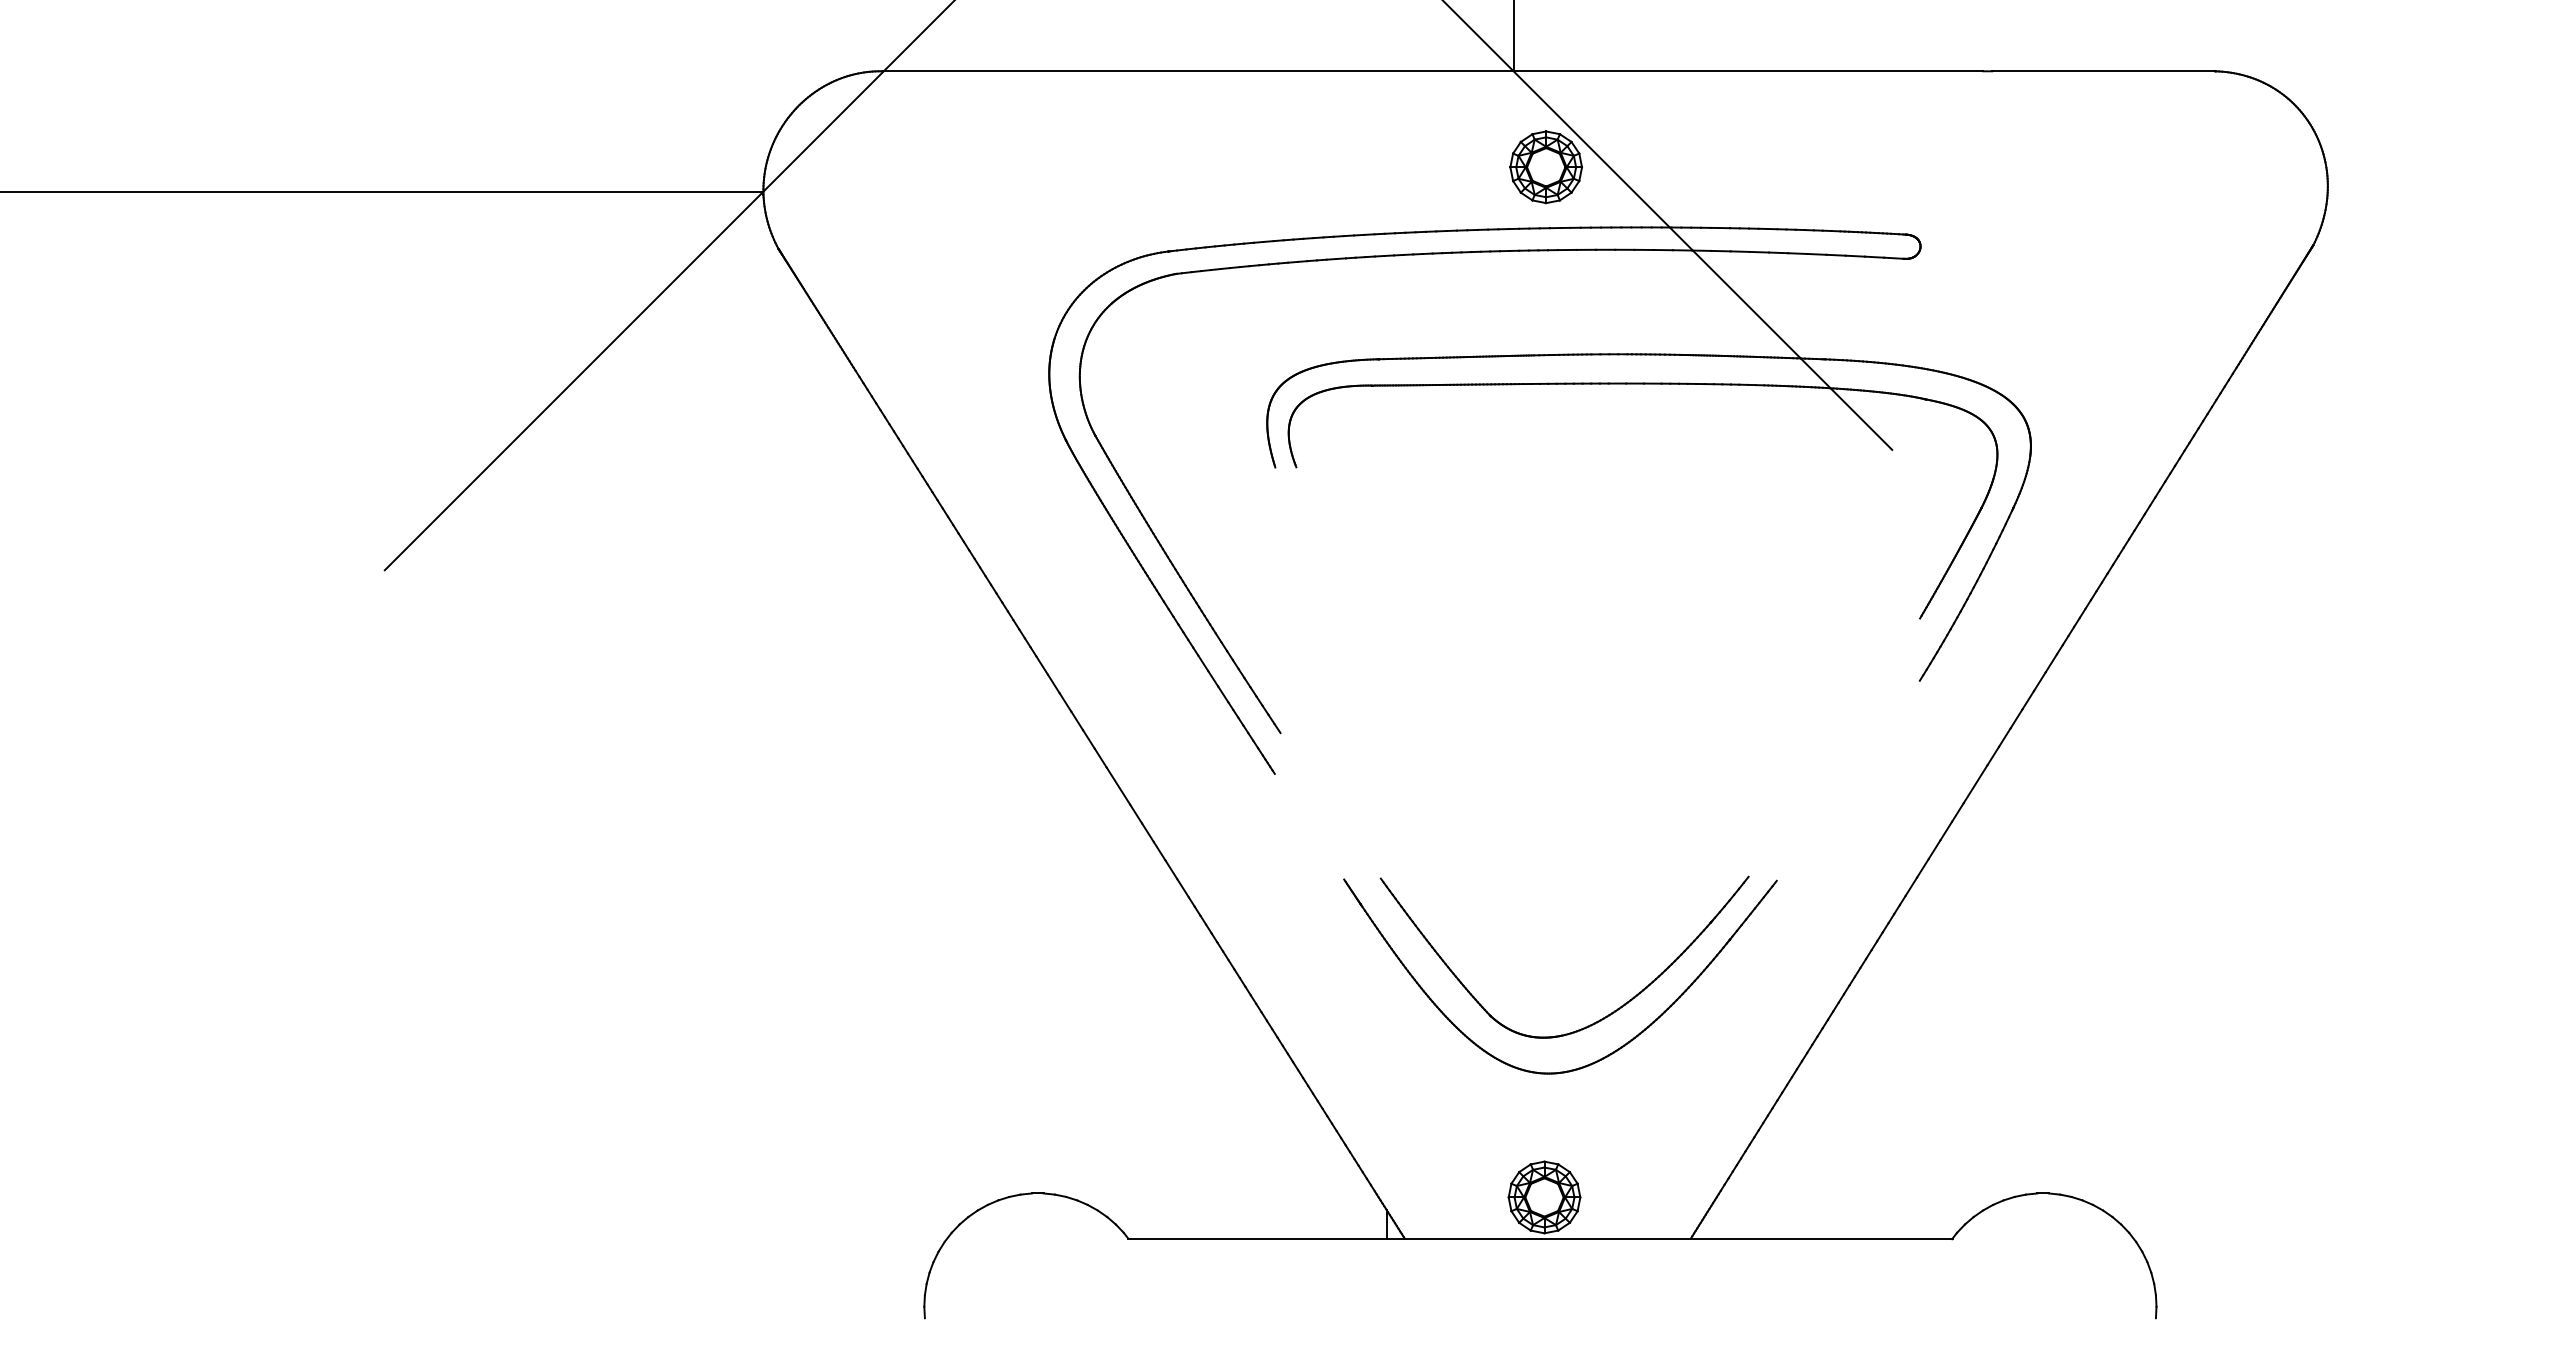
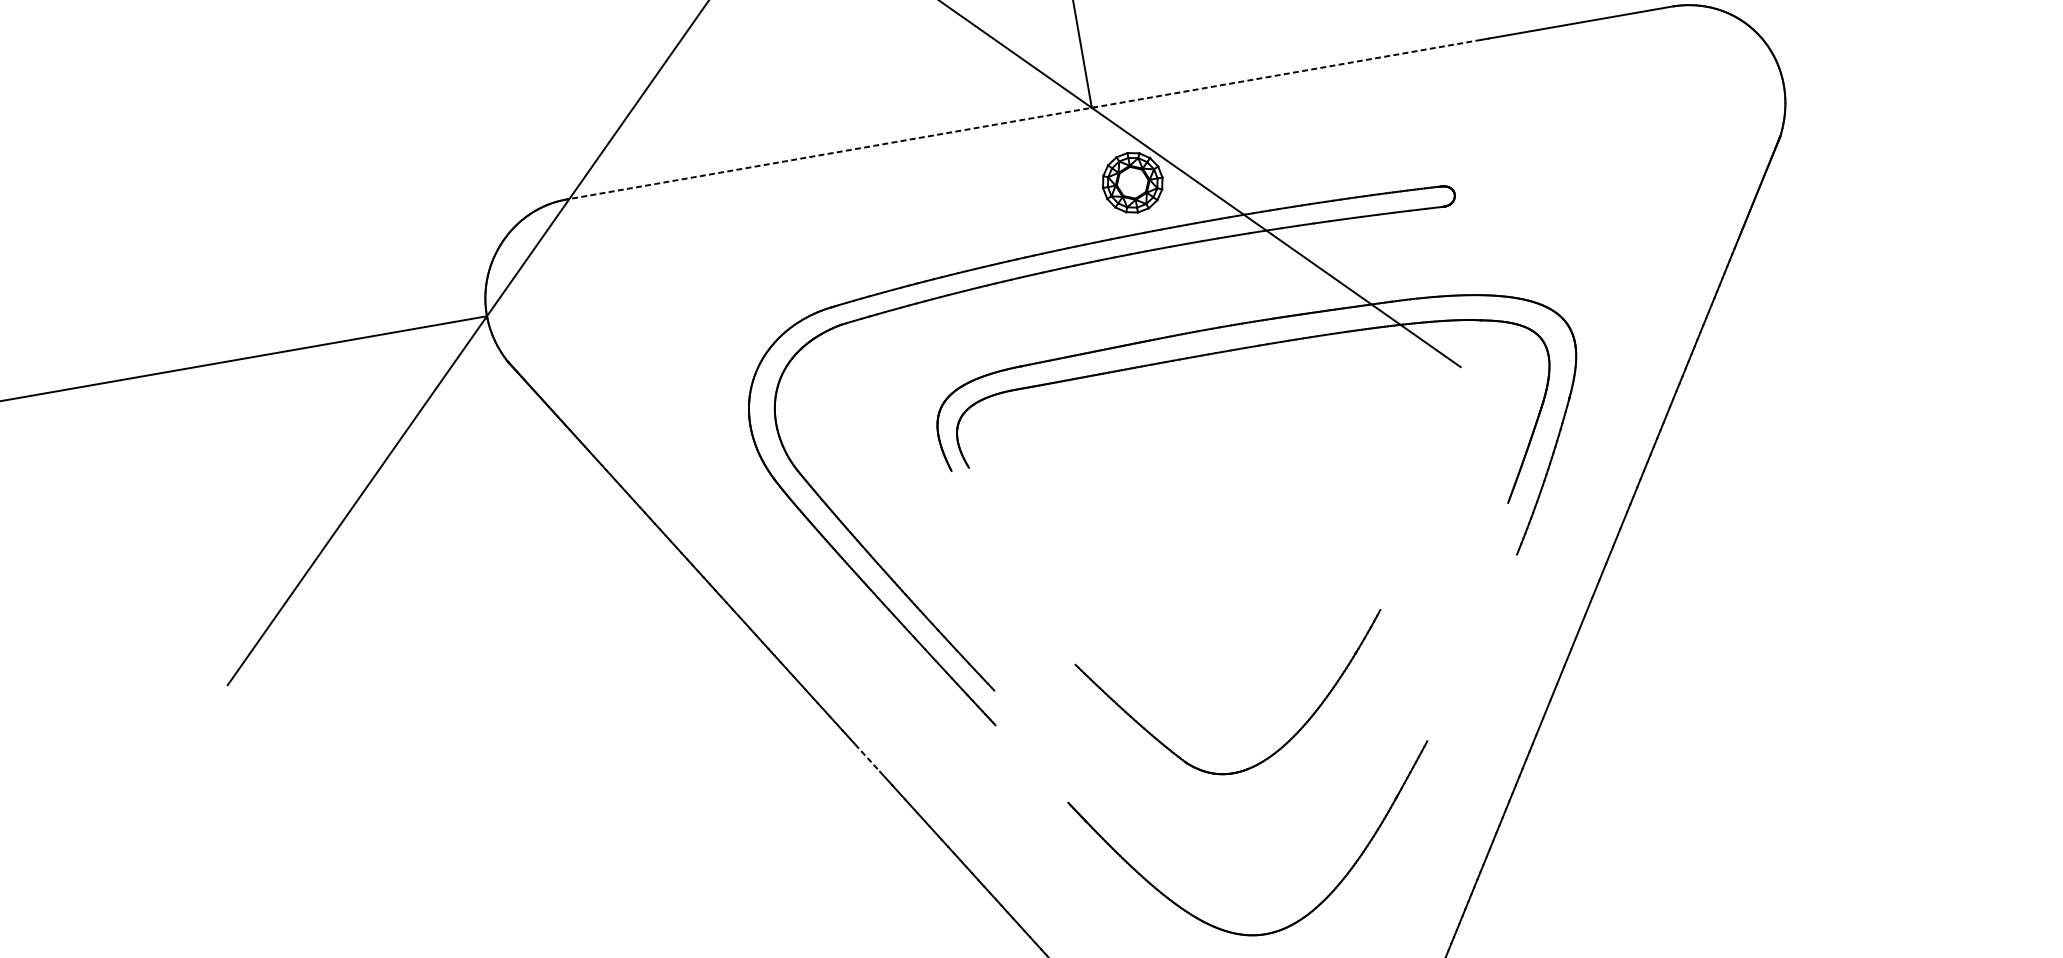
line: (1432, 71) -> (1024, 119), solid -> dashed
line: (1118, 786) -> (867, 758), solid -> dashed
part: (1599, 1019) -> (1277, 750), moved

